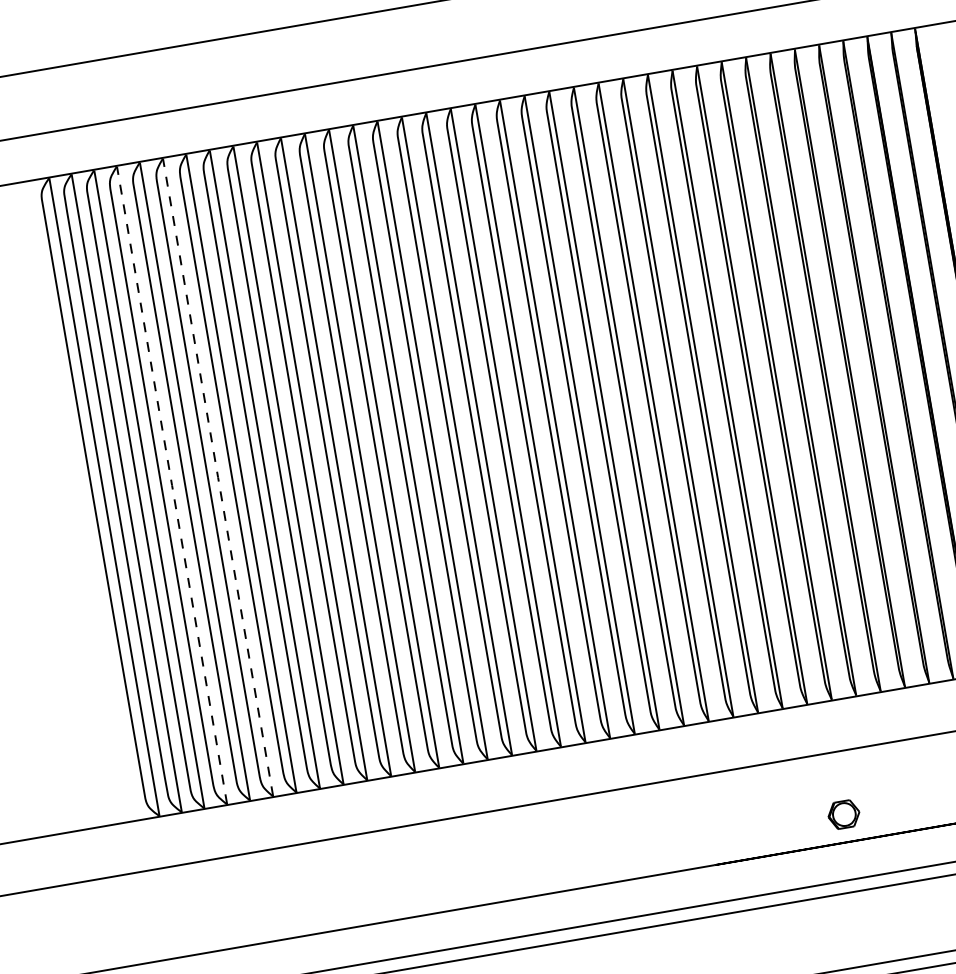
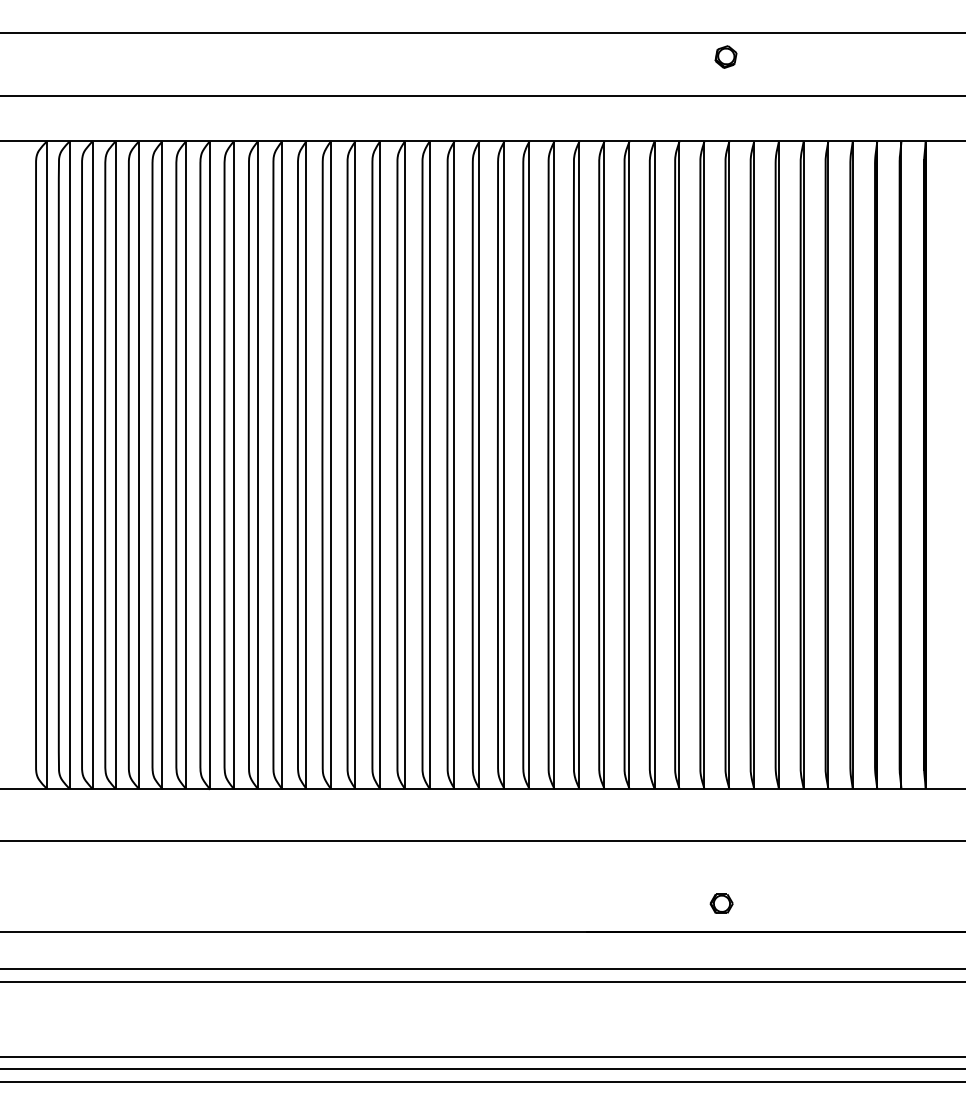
line: (218, 477) -> (162, 465), dashed -> solid
line: (171, 485) -> (115, 465), dashed -> solid
part: (843, 814) -> (721, 903), size x0.71

